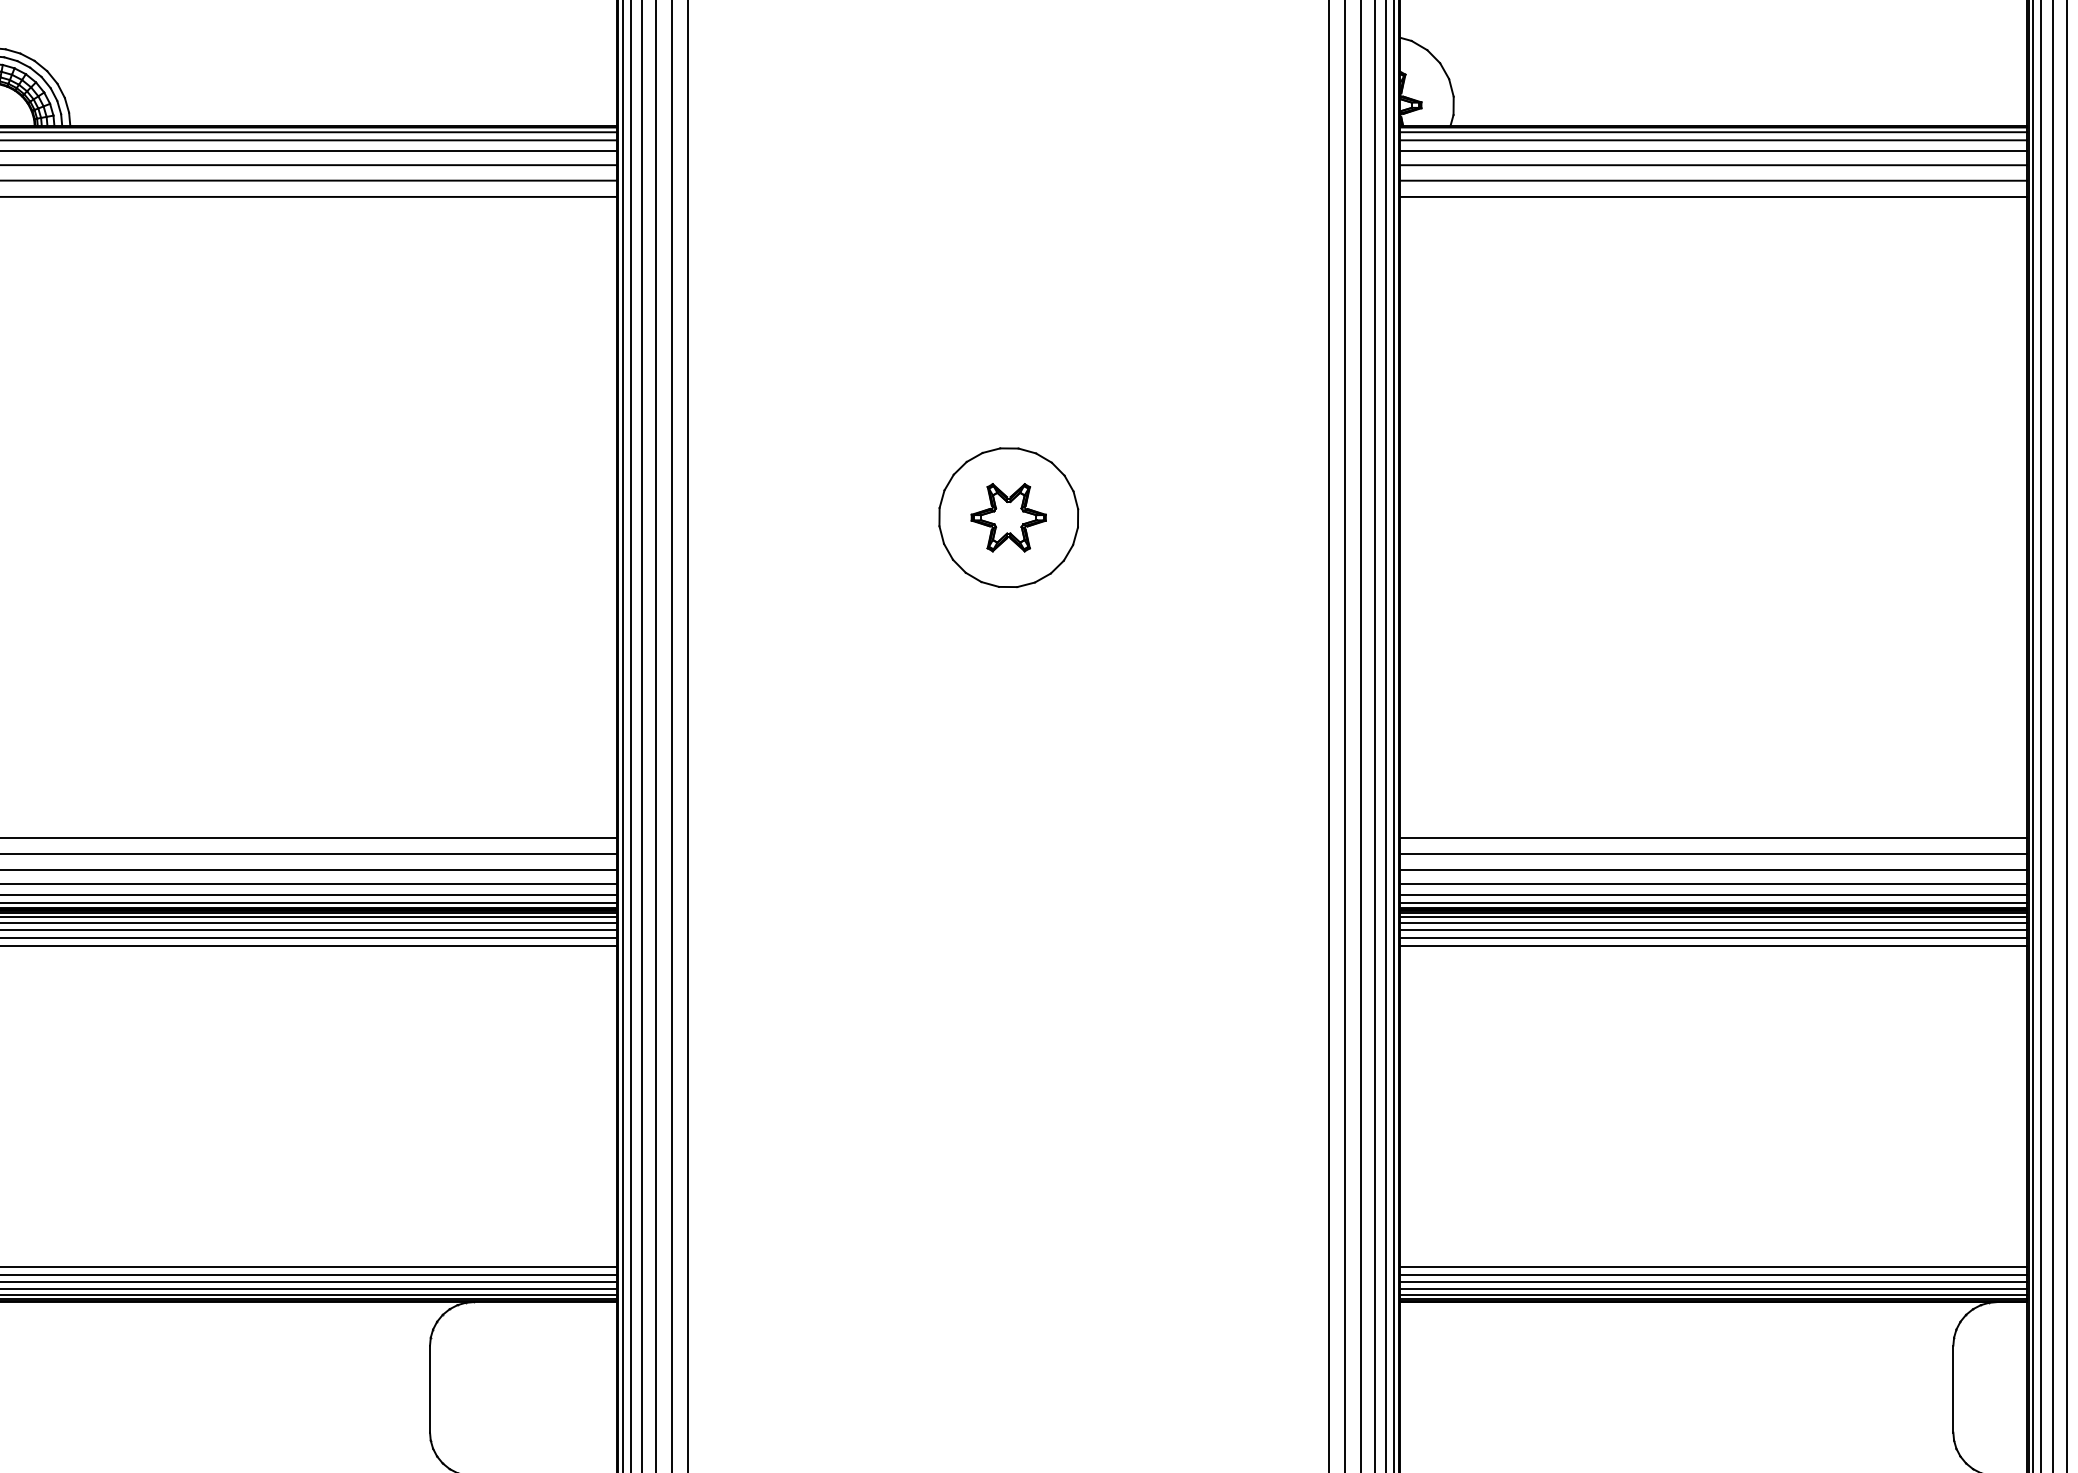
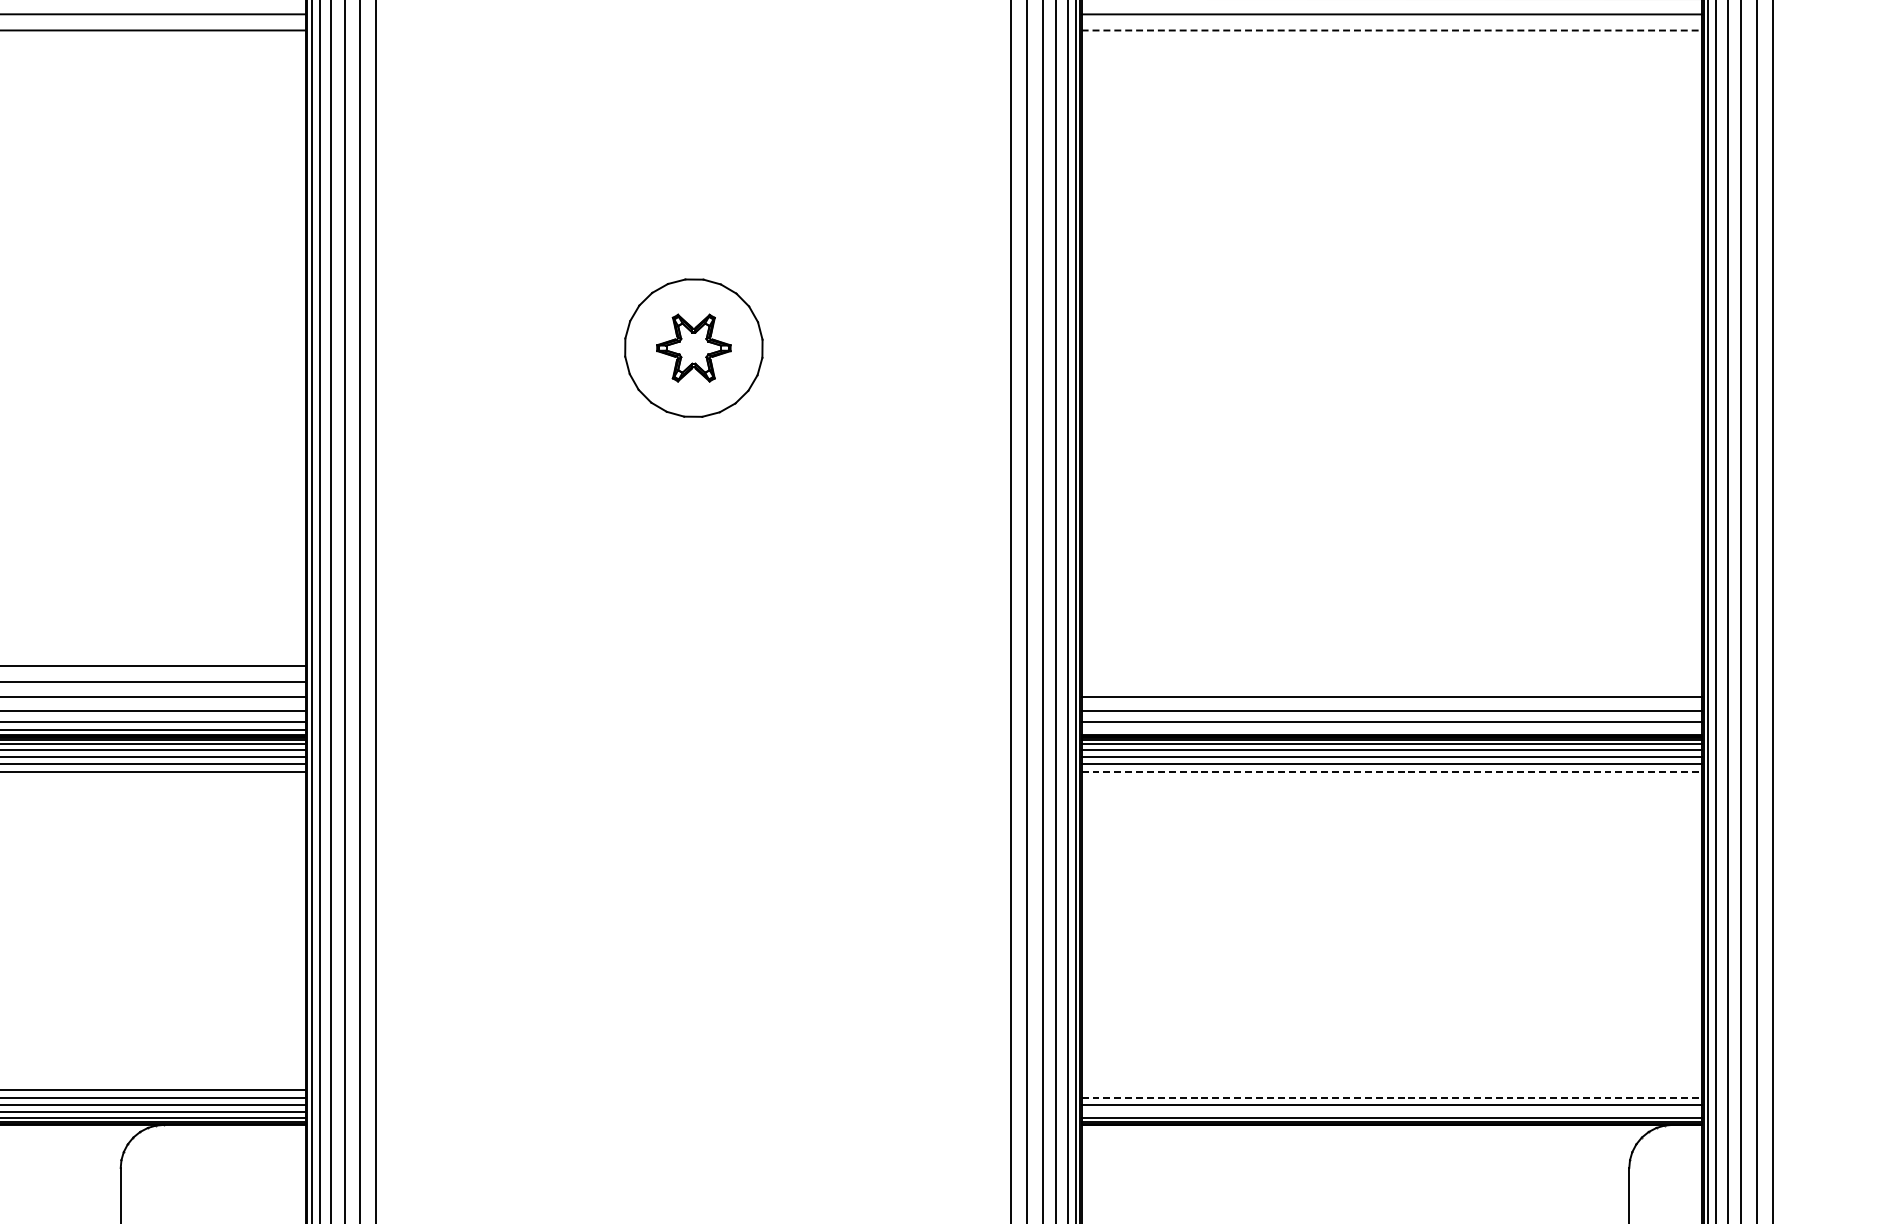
line: (1714, 196) -> (1392, 30), solid -> dashed
line: (1713, 838) -> (1391, 665), removed
line: (1713, 854) -> (1391, 681), removed
line: (1713, 903) -> (1391, 730), removed
line: (1714, 946) -> (1392, 772), solid -> dashed
line: (1713, 1266) -> (1391, 1089), removed
line: (1714, 1274) -> (1392, 1097), solid -> dashed
line: (1713, 1289) -> (1391, 1112), removed

